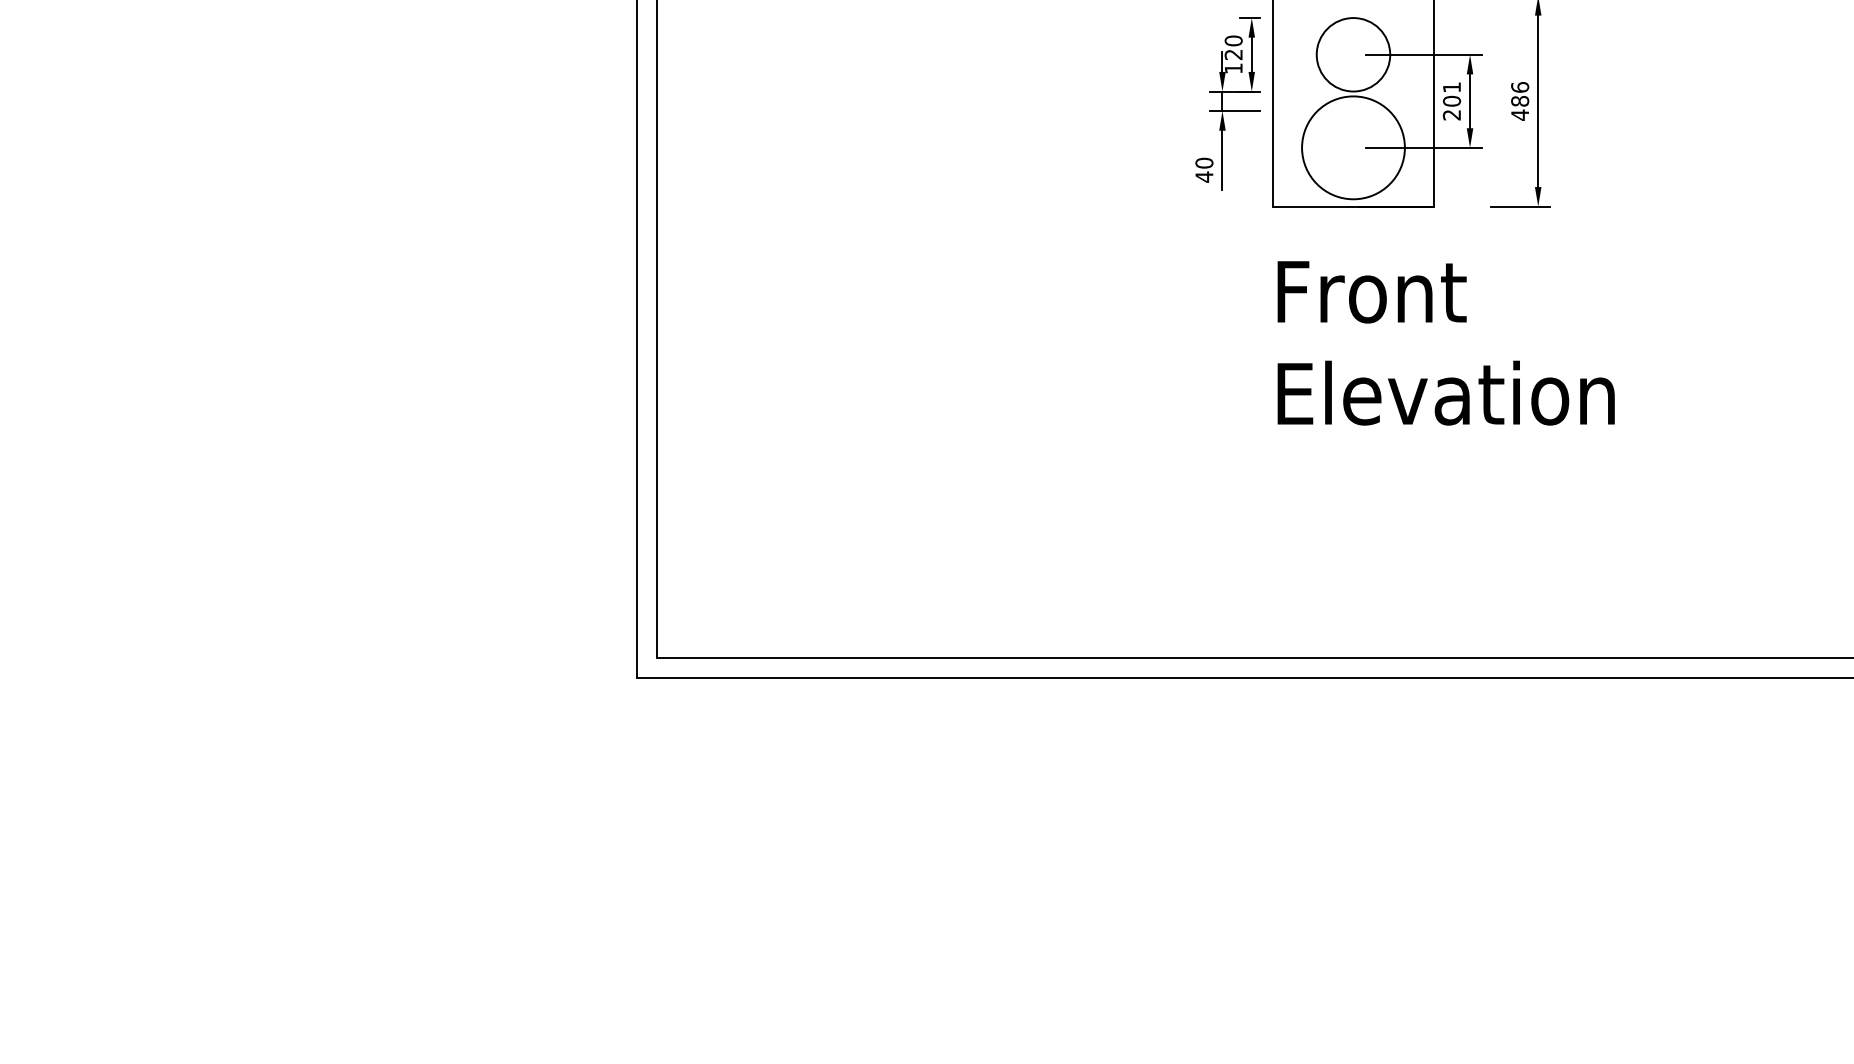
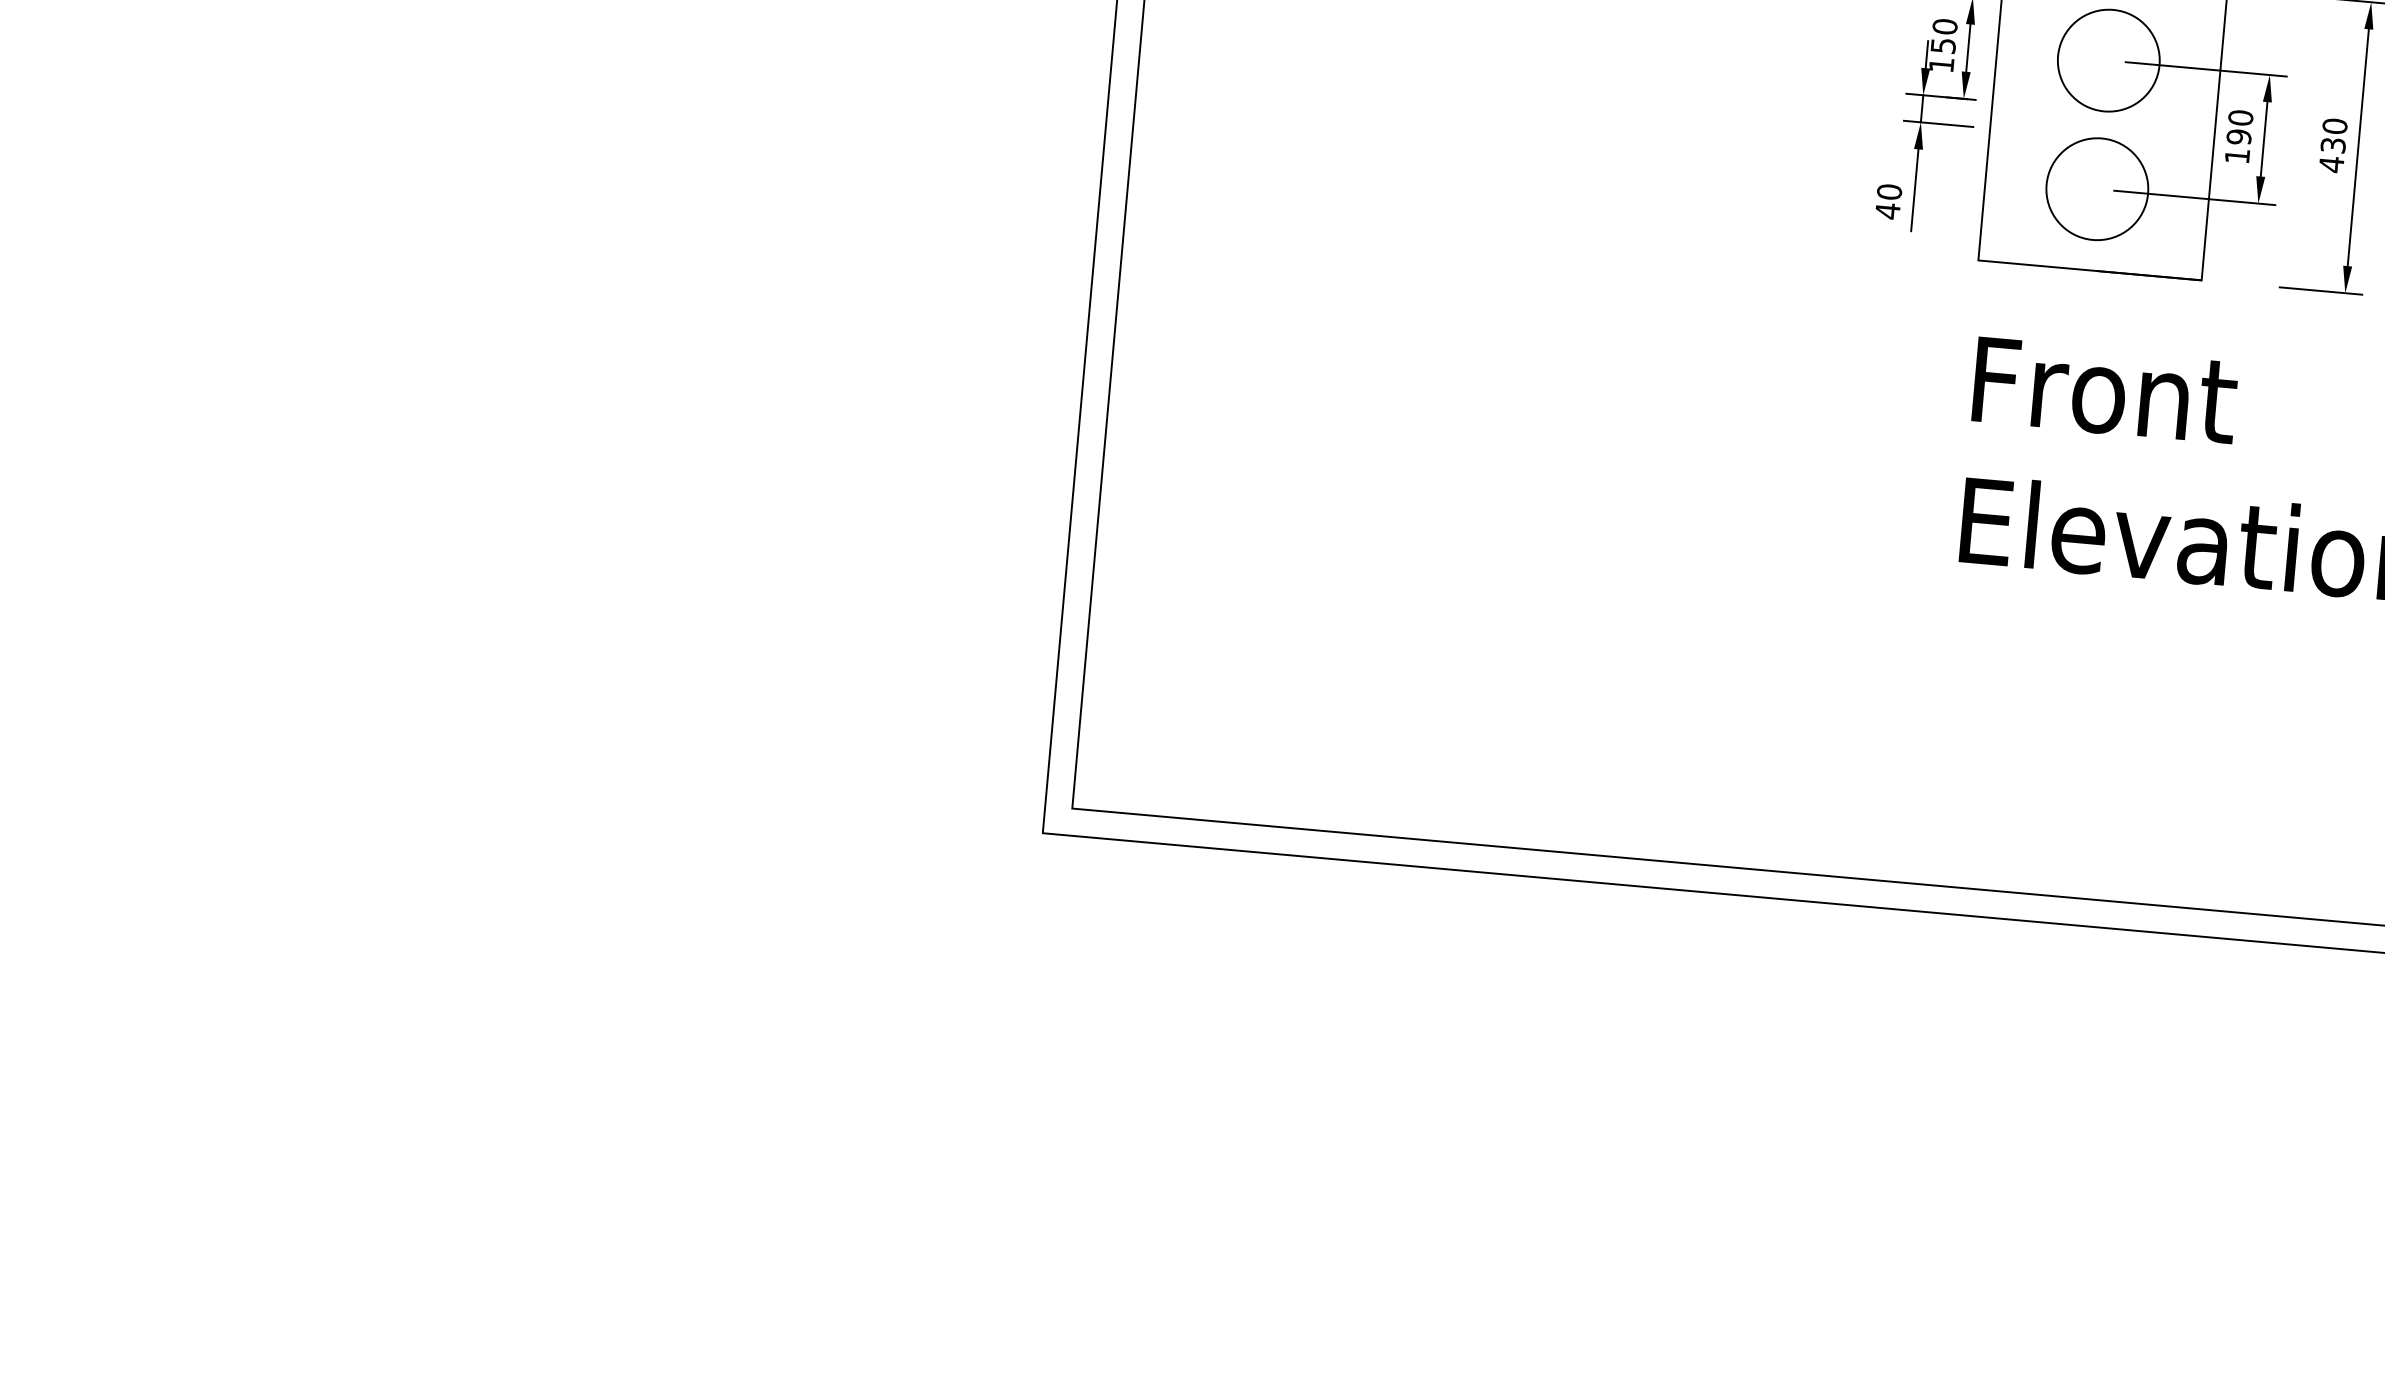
text: (1233, 54) -> (1943, 45), 120 -> 150
text: (1520, 94) -> (2334, 136), 486 -> 430
text: (1451, 101) -> (2238, 137), 201 -> 190
circle: (1353, 147) -> (2097, 188), size x0.71

